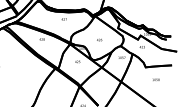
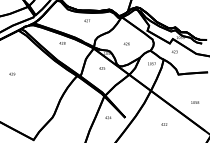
text: (156, 79) -> (195, 102), moved

